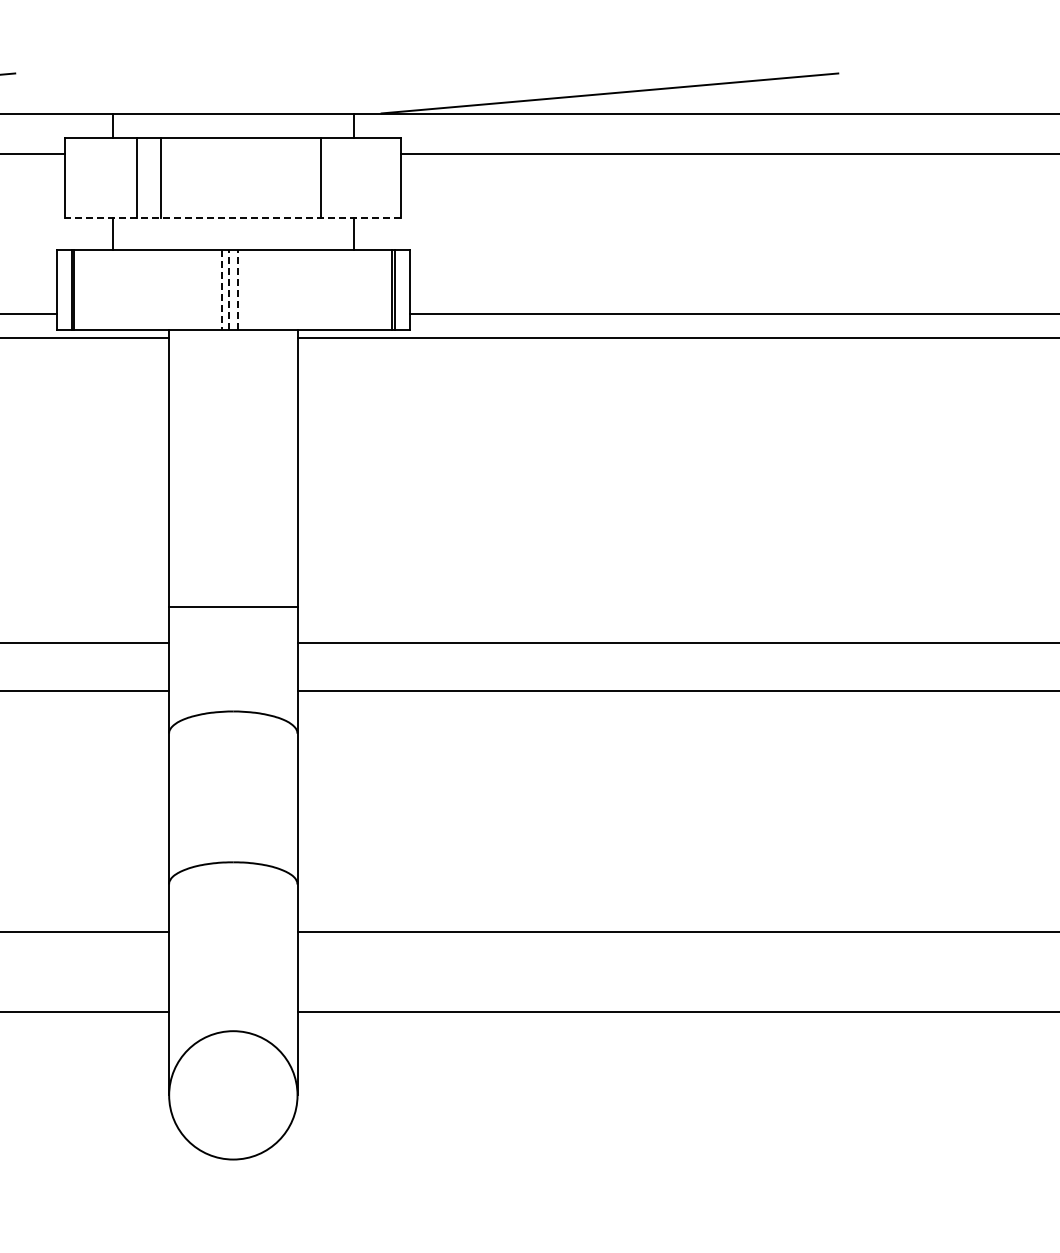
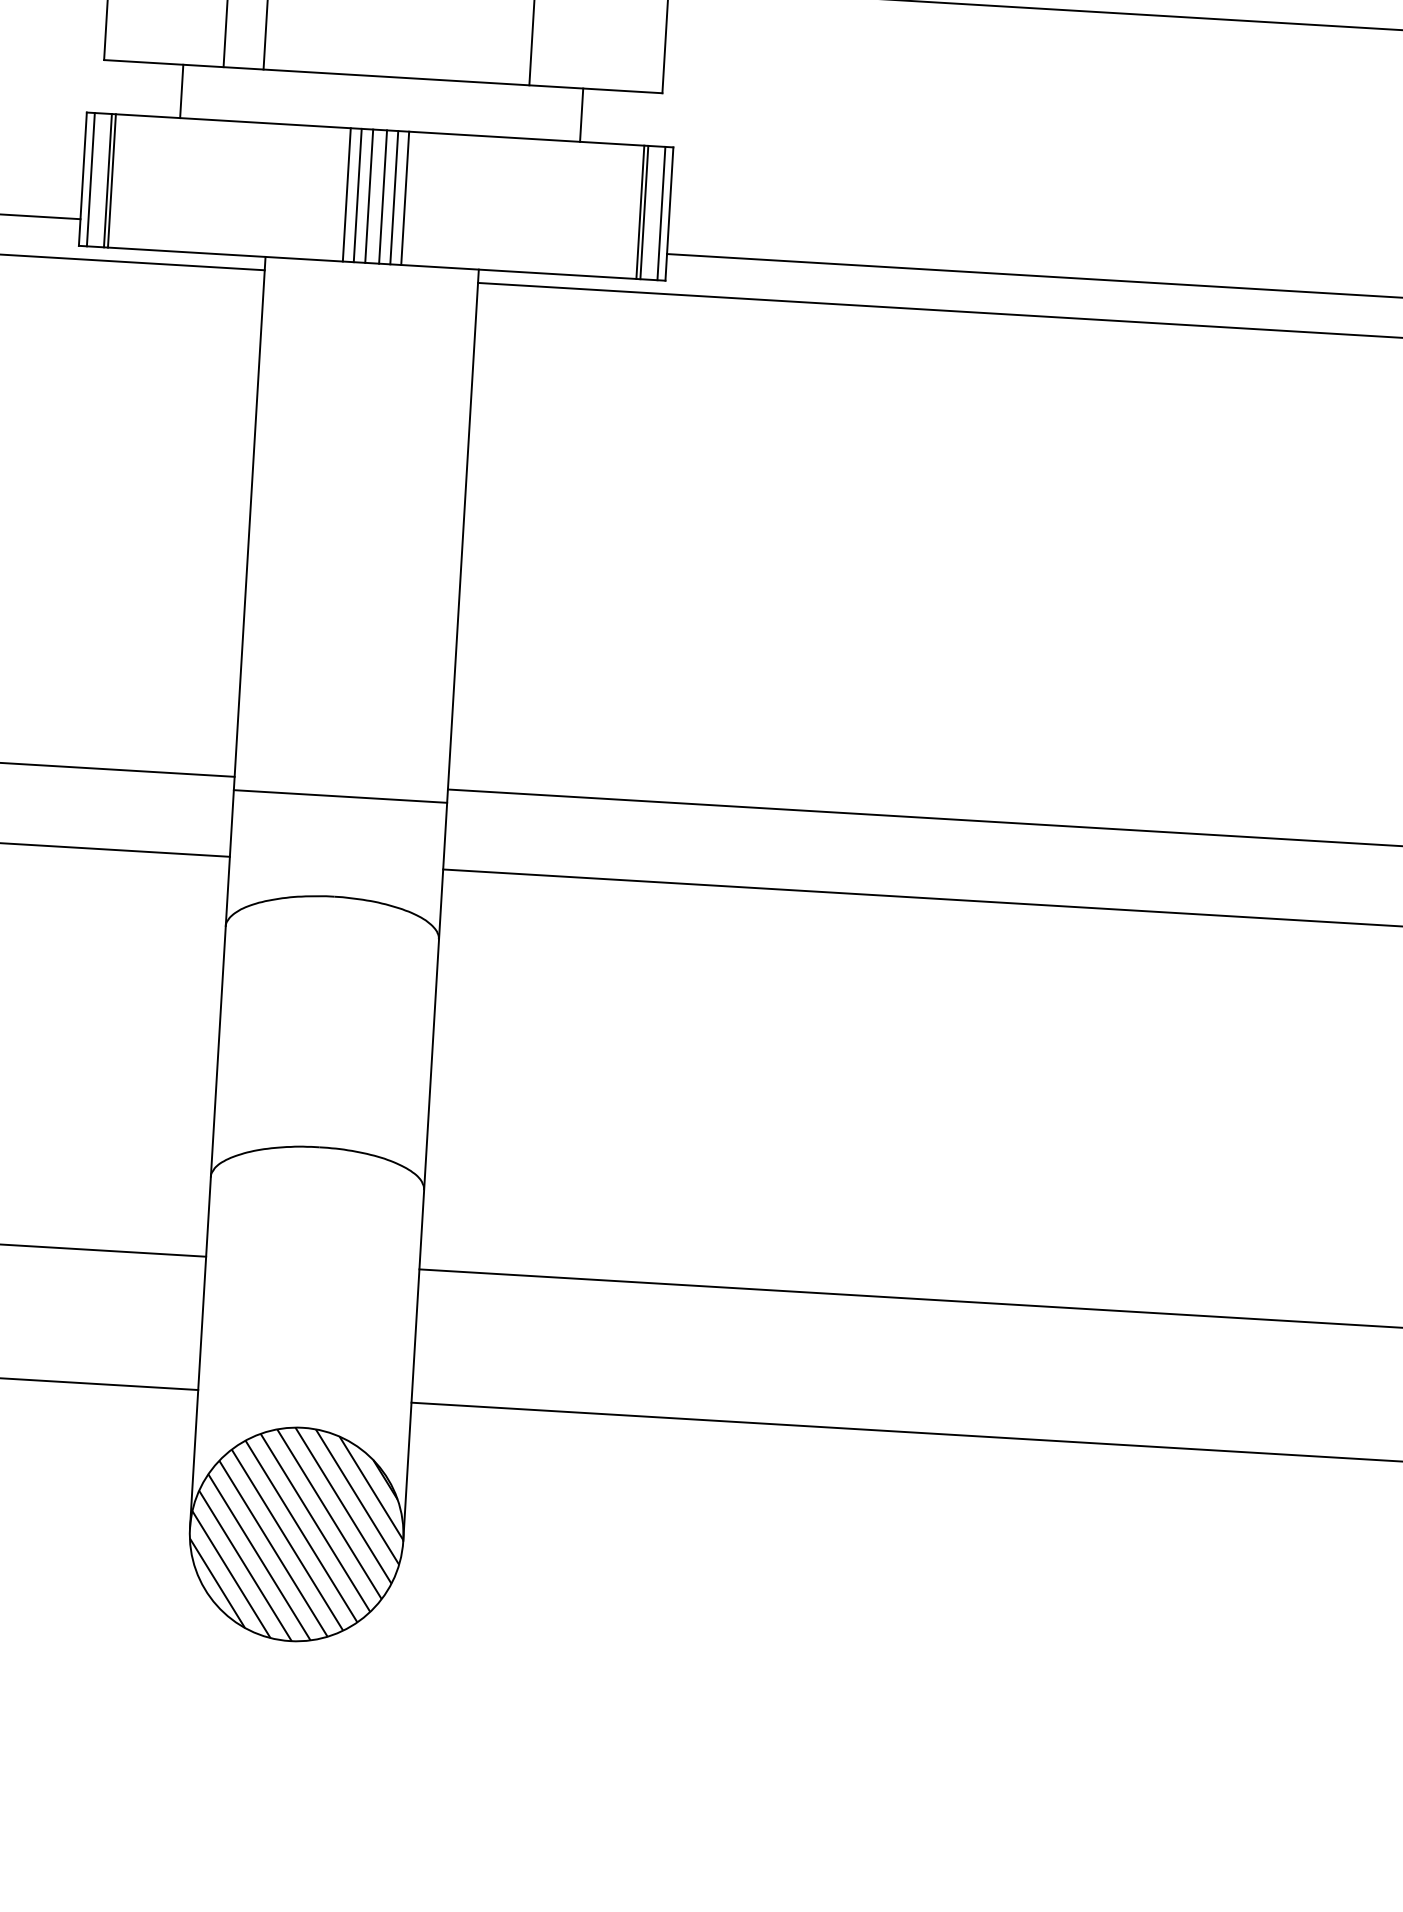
line: (232, 217) -> (381, 76), dashed -> solid
line: (61, 289) -> (90, 178), added
line: (215, 289) -> (346, 193), added
line: (229, 289) -> (369, 195), dashed -> solid
line: (237, 289) -> (383, 196), dashed -> solid
line: (244, 289) -> (394, 196), added
line: (250, 289) -> (404, 197), added
line: (405, 289) -> (662, 212), added
line: (222, 290) -> (358, 196), dashed -> solid
line: (233, 607) -> (340, 797), moved
hatch: (233, 1095) -> (296, 1534), added

